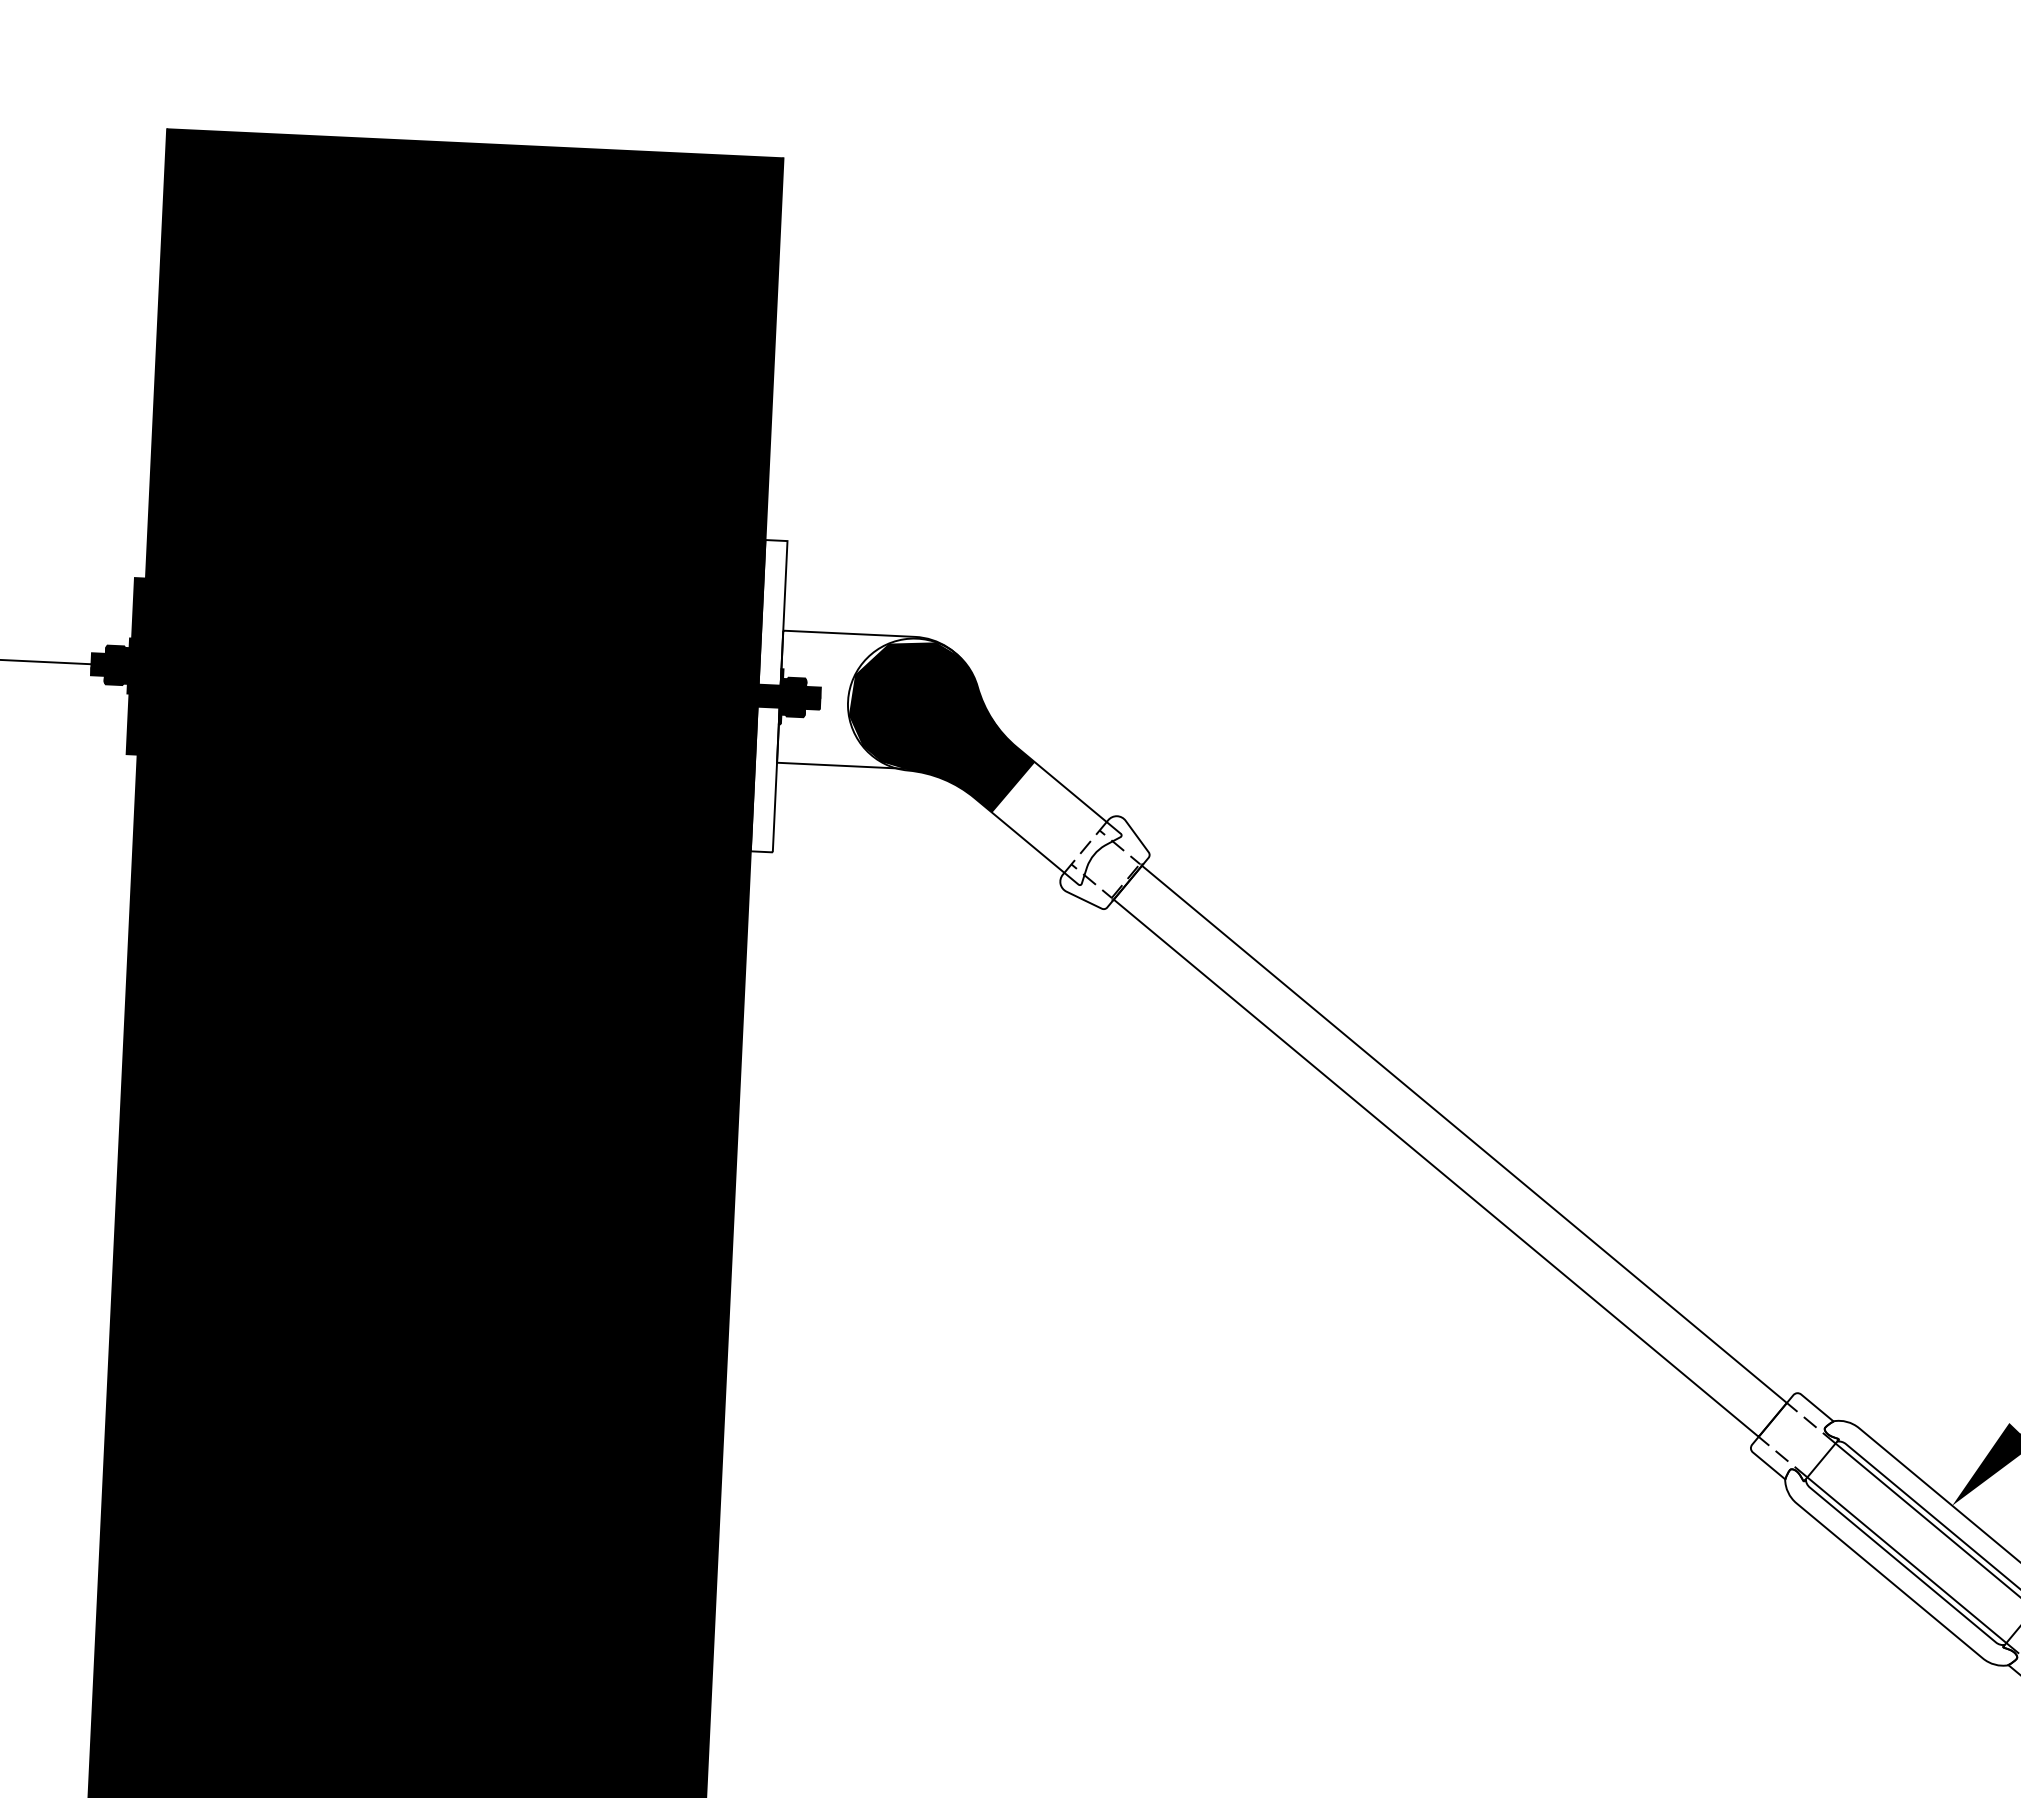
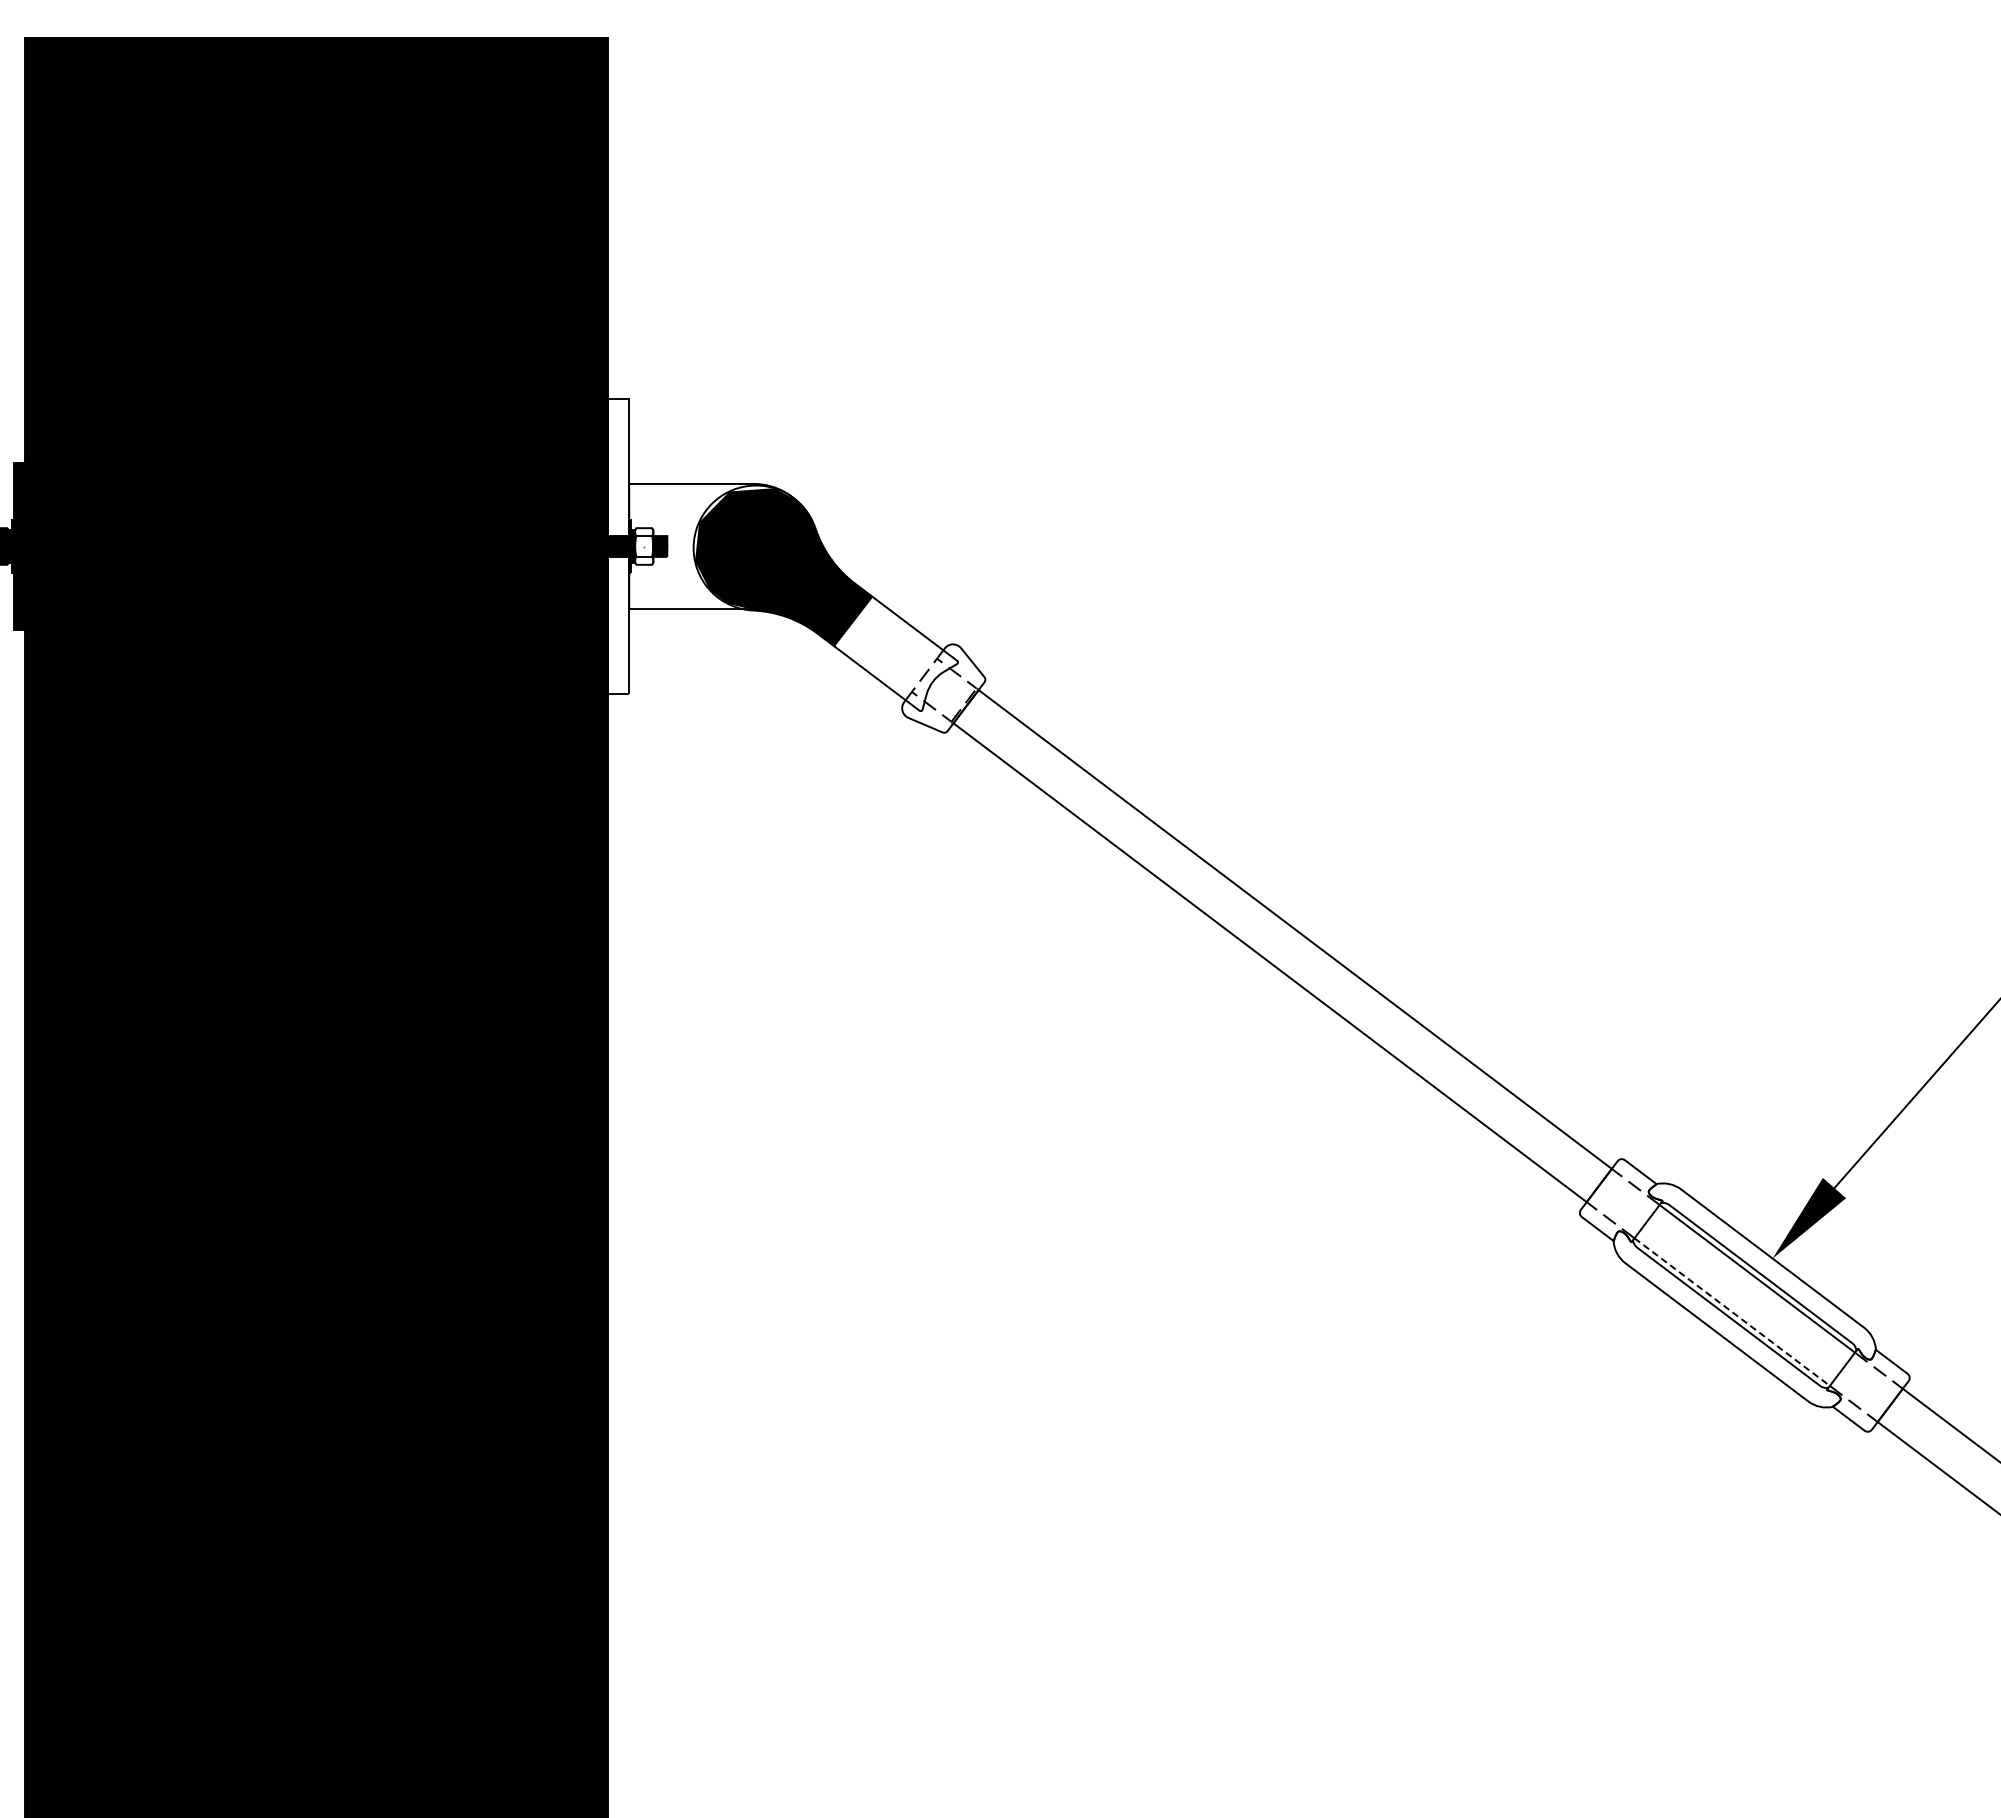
fill: (796, 697) -> (644, 546), removed
line: (1907, 1560) -> (1732, 1312), solid -> dashed

